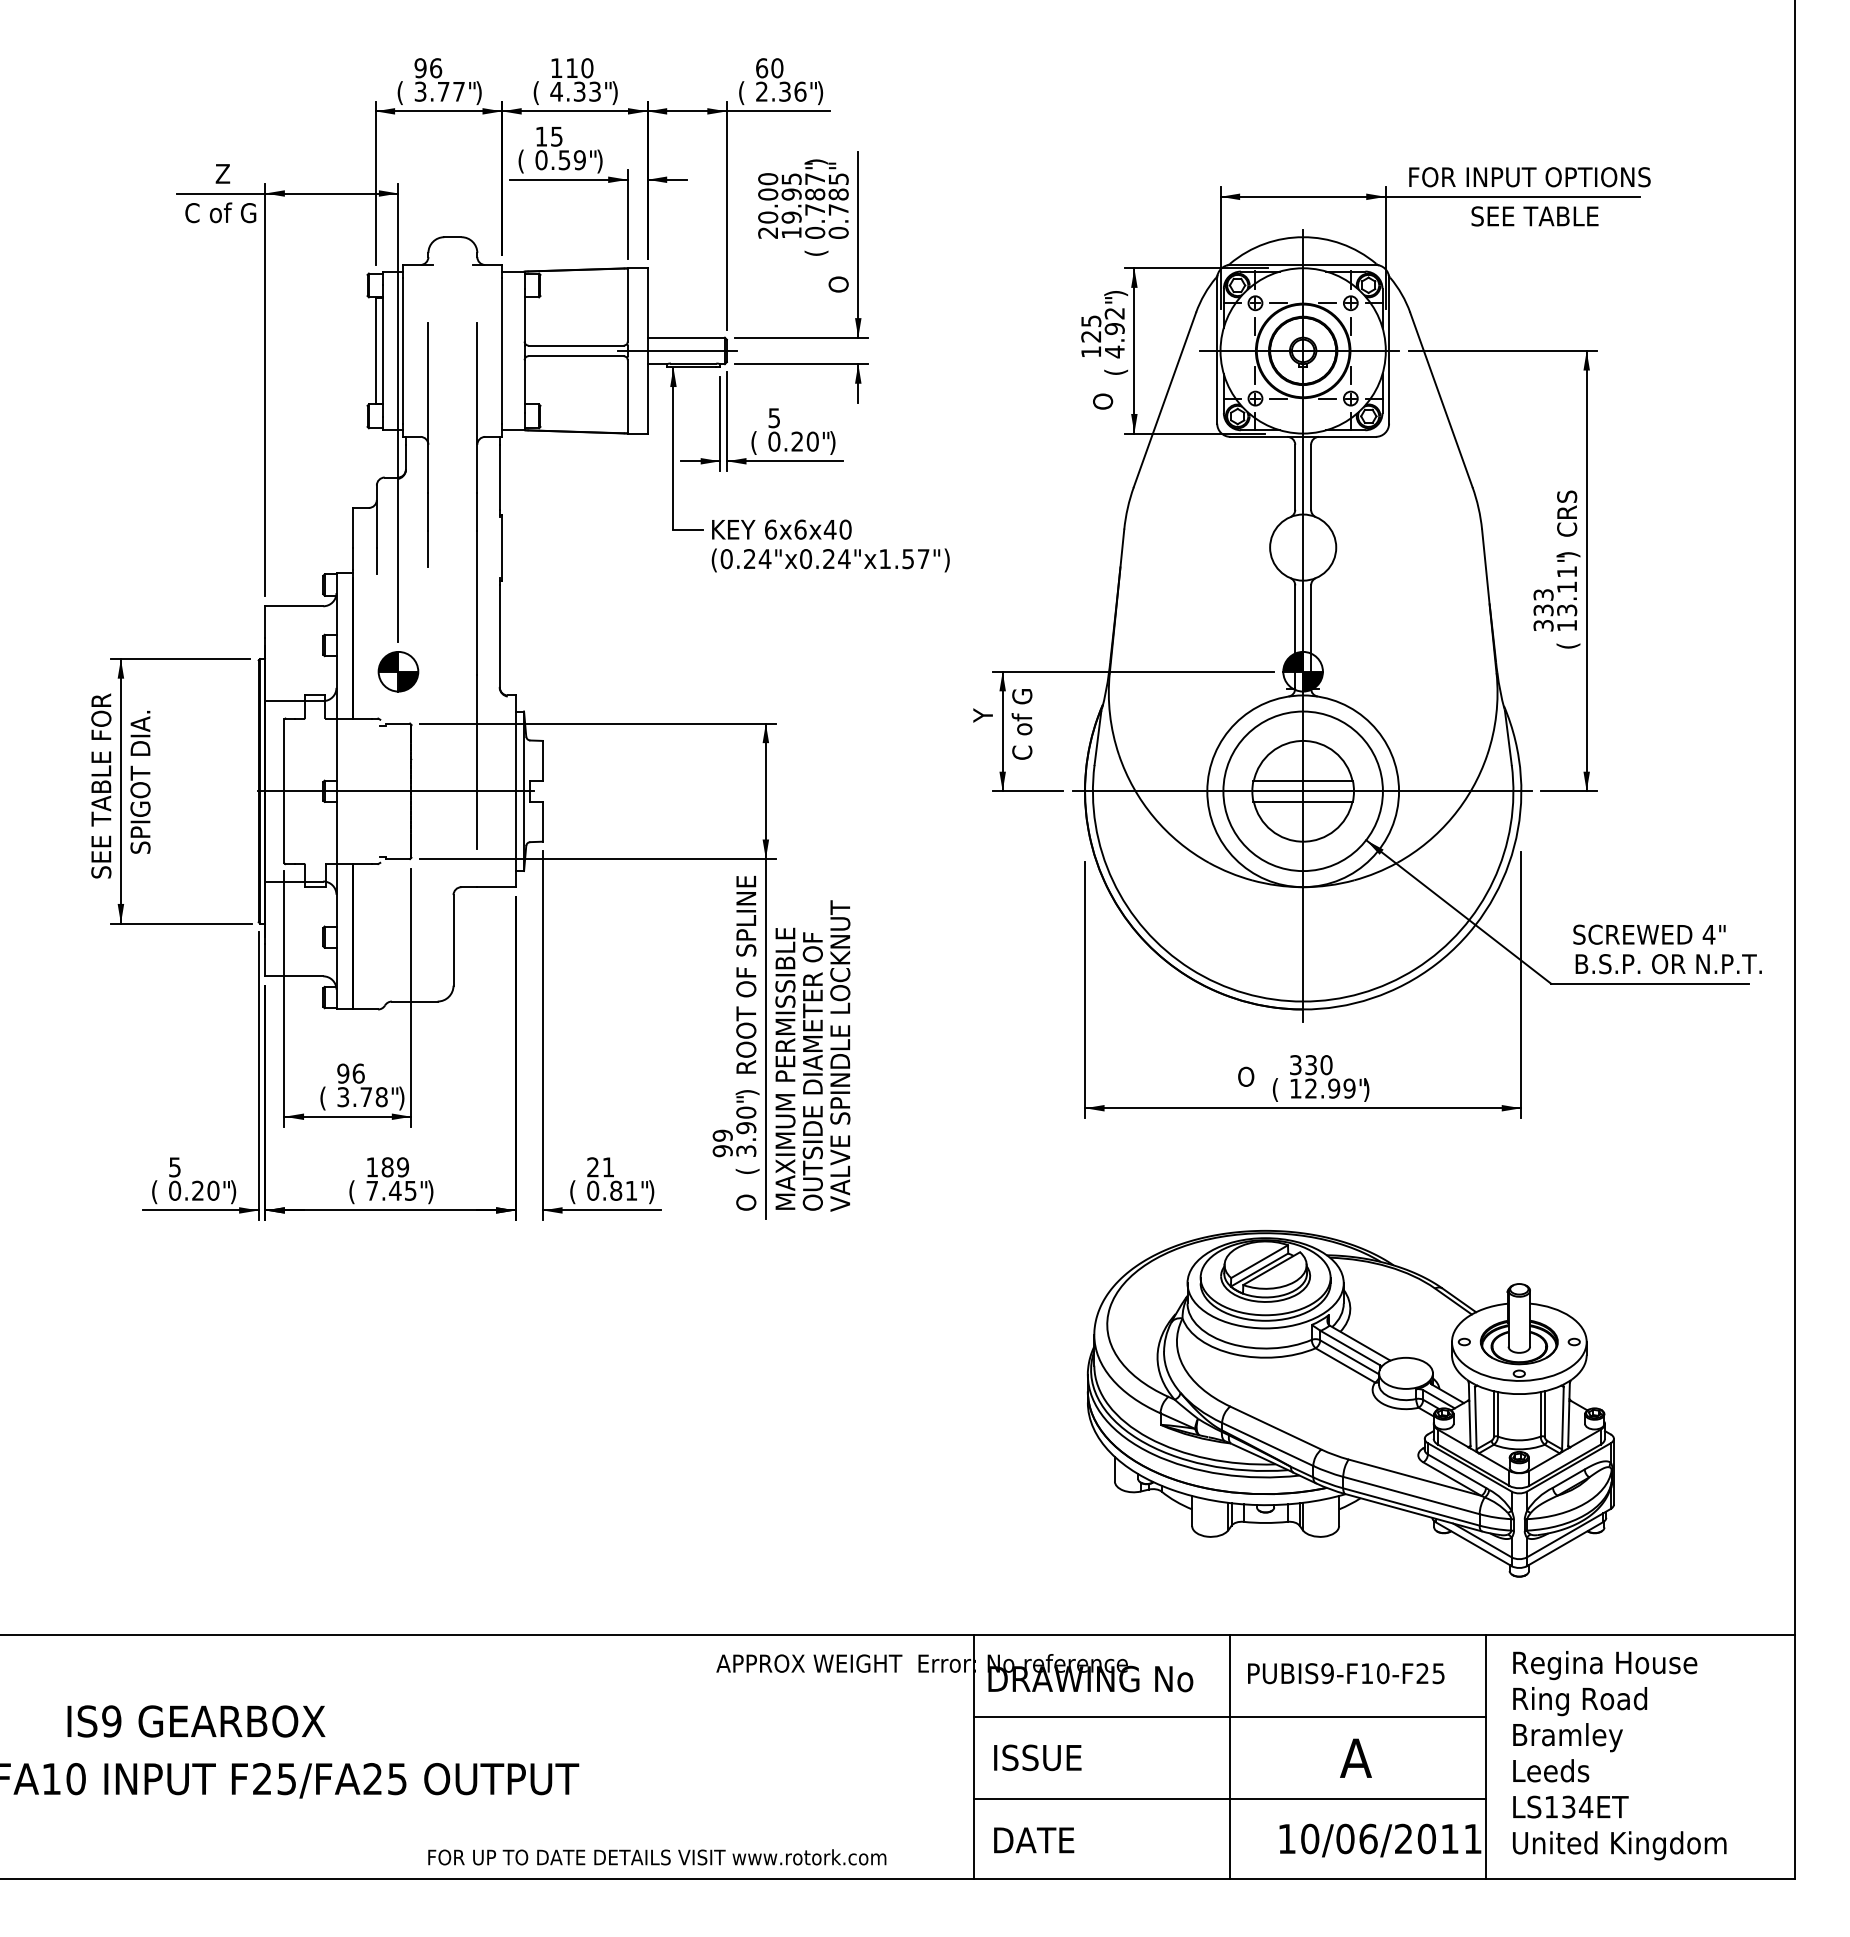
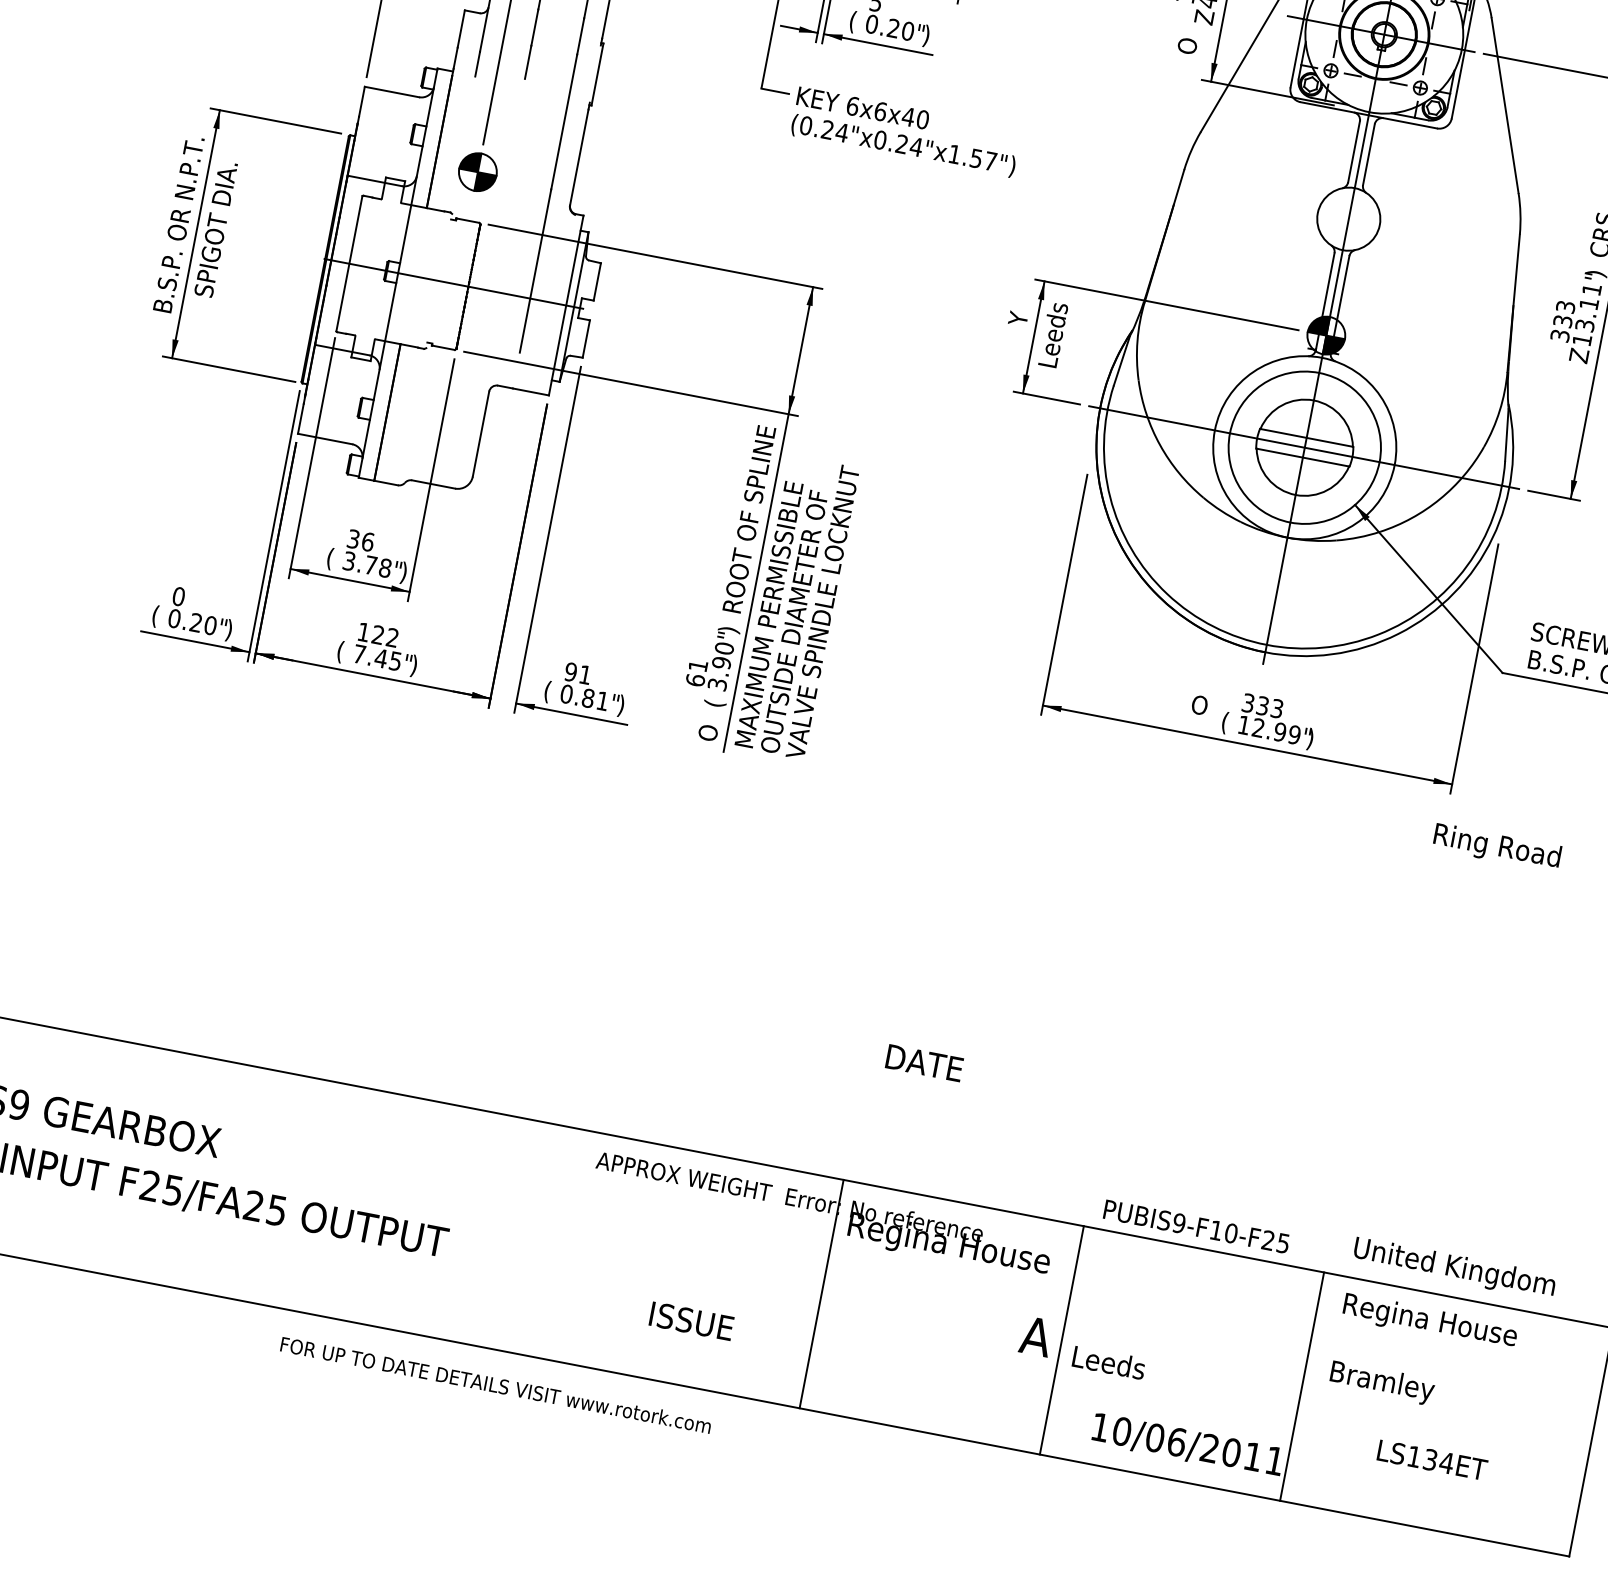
text: (1116, 368) -> (1206, 17), ( -> Z
text: (1568, 642) -> (1580, 356), ( -> Z
text: (1021, 724) -> (1052, 334), C of G -> Leeds
text: (101, 784) -> (179, 224), SEE TABLE FOR -> B.S.P. OR N.P.T.
text: (1326, 1065) -> (1277, 709), 330 -> 333
text: (343, 1073) -> (353, 539), 96 -> 36
text: (722, 1143) -> (696, 673), 99 -> 61
text: (175, 1167) -> (179, 596), 5 -> 0
text: (395, 1167) -> (385, 636), 189 -> 122
text: (593, 1167) -> (571, 672), 21 -> 91
part: (1350, 1403) -> (1238, 1030), removed
text: (1346, 1673) -> (1196, 1226), moved
text: (1096, 1682) -> (950, 1246), DRAWING No -> Regina House
text: (1580, 1701) -> (1497, 847), moved
line: (1229, 1717) -> (1068, 1303), removed
text: (1037, 1757) -> (691, 1320), moved
text: (1355, 1757) -> (1035, 1335), moved
text: (1551, 1770) -> (1109, 1362), moved
line: (1229, 1799) -> (1053, 1379), removed
text: (1570, 1806) -> (1432, 1459), moved
text: (1034, 1840) -> (924, 1063), moved
text: (1619, 1845) -> (1454, 1268), moved
text: (657, 1857) -> (496, 1385), moved

